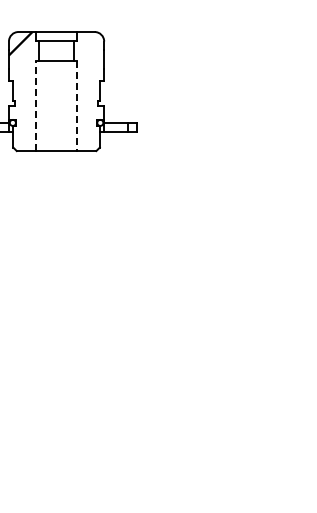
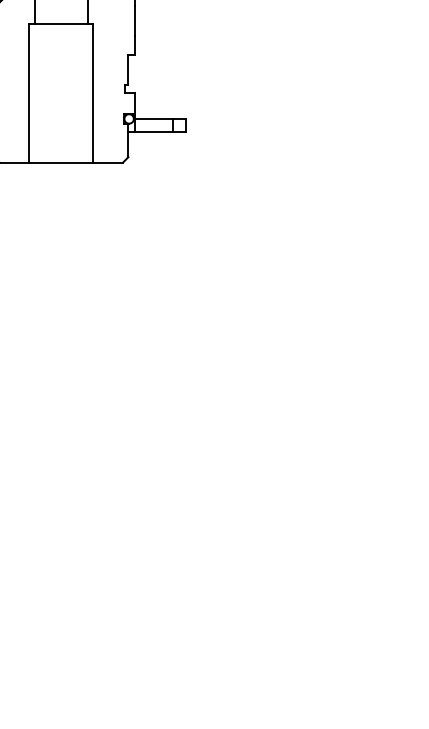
line: (36, 106) -> (30, 93), dashed -> solid
line: (77, 106) -> (93, 93), dashed -> solid

